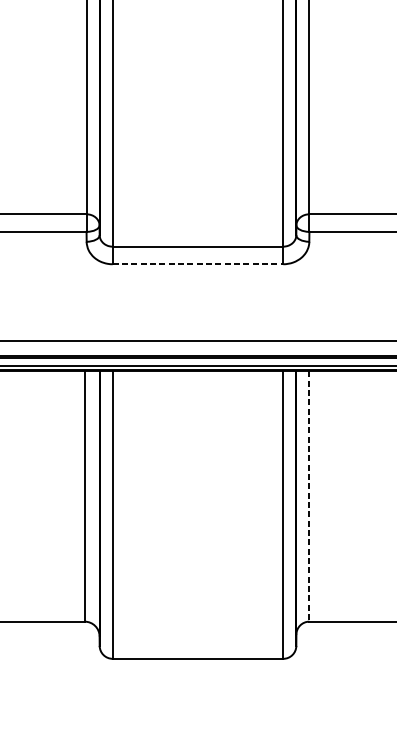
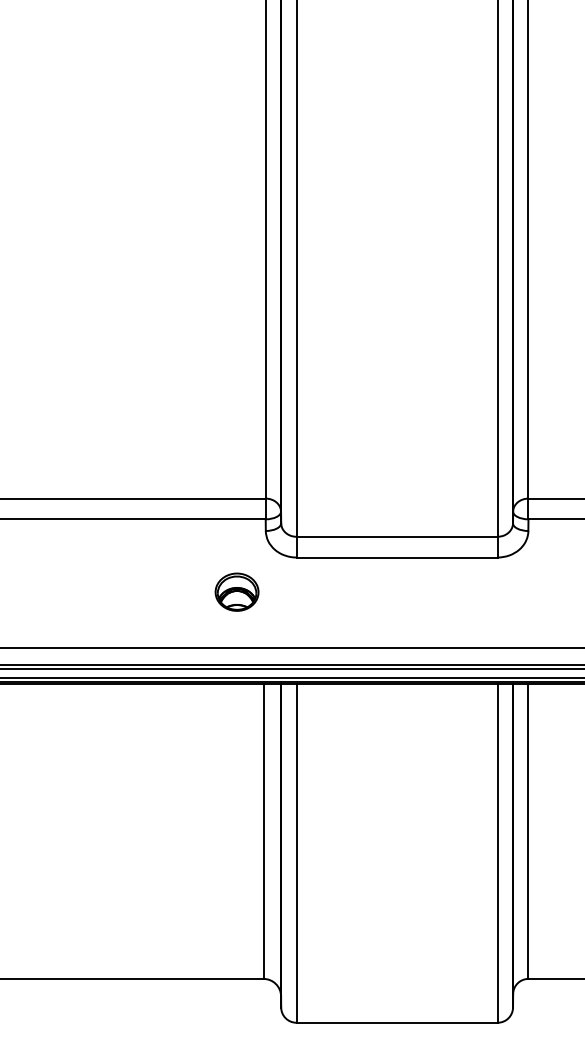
line: (198, 264) -> (397, 557), dashed -> solid
part: (61, 293) -> (236, 591), added
line: (309, 496) -> (528, 831), dashed -> solid

